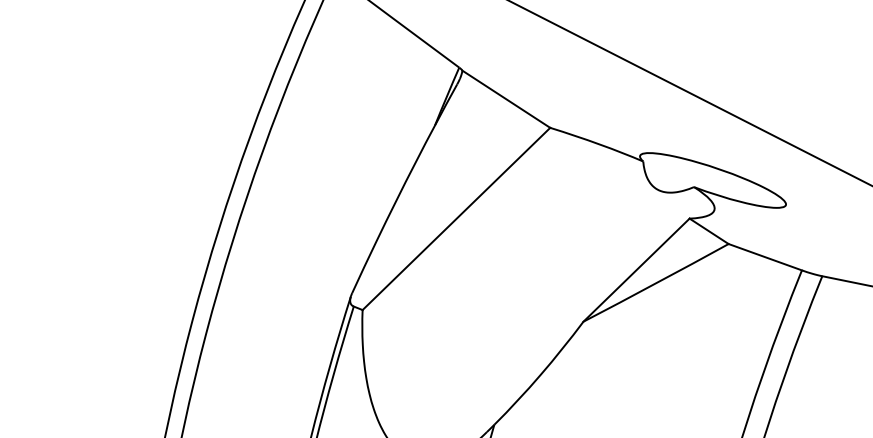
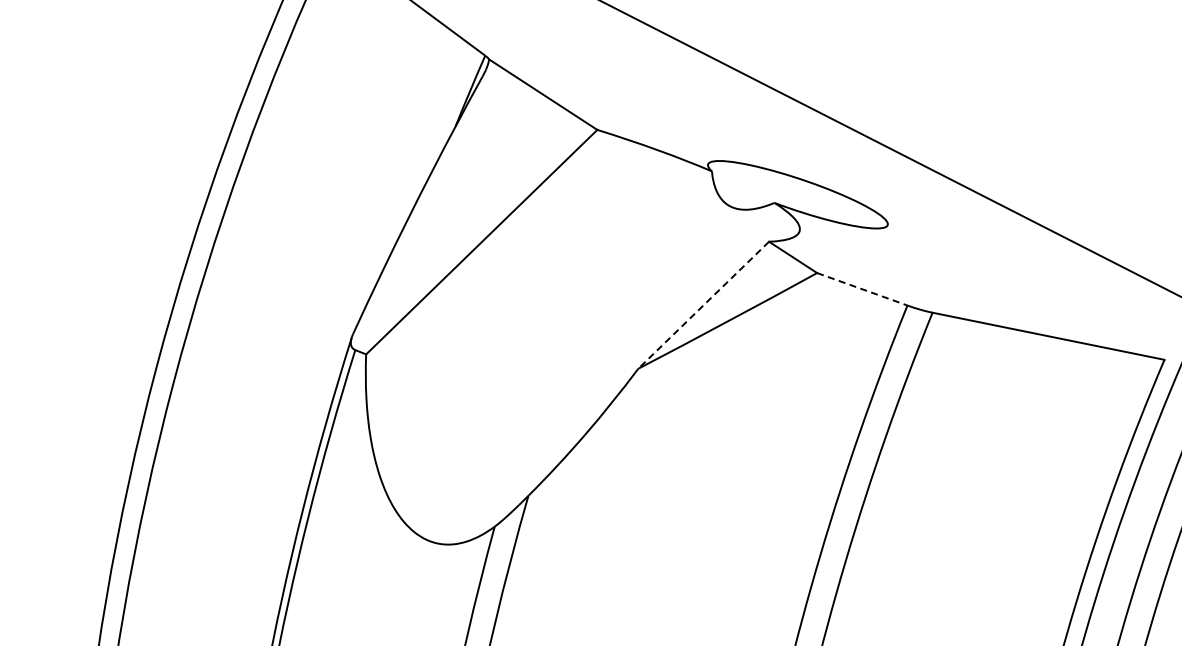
line: (765, 257) -> (862, 289), solid -> dashed
line: (636, 270) -> (703, 305), solid -> dashed

